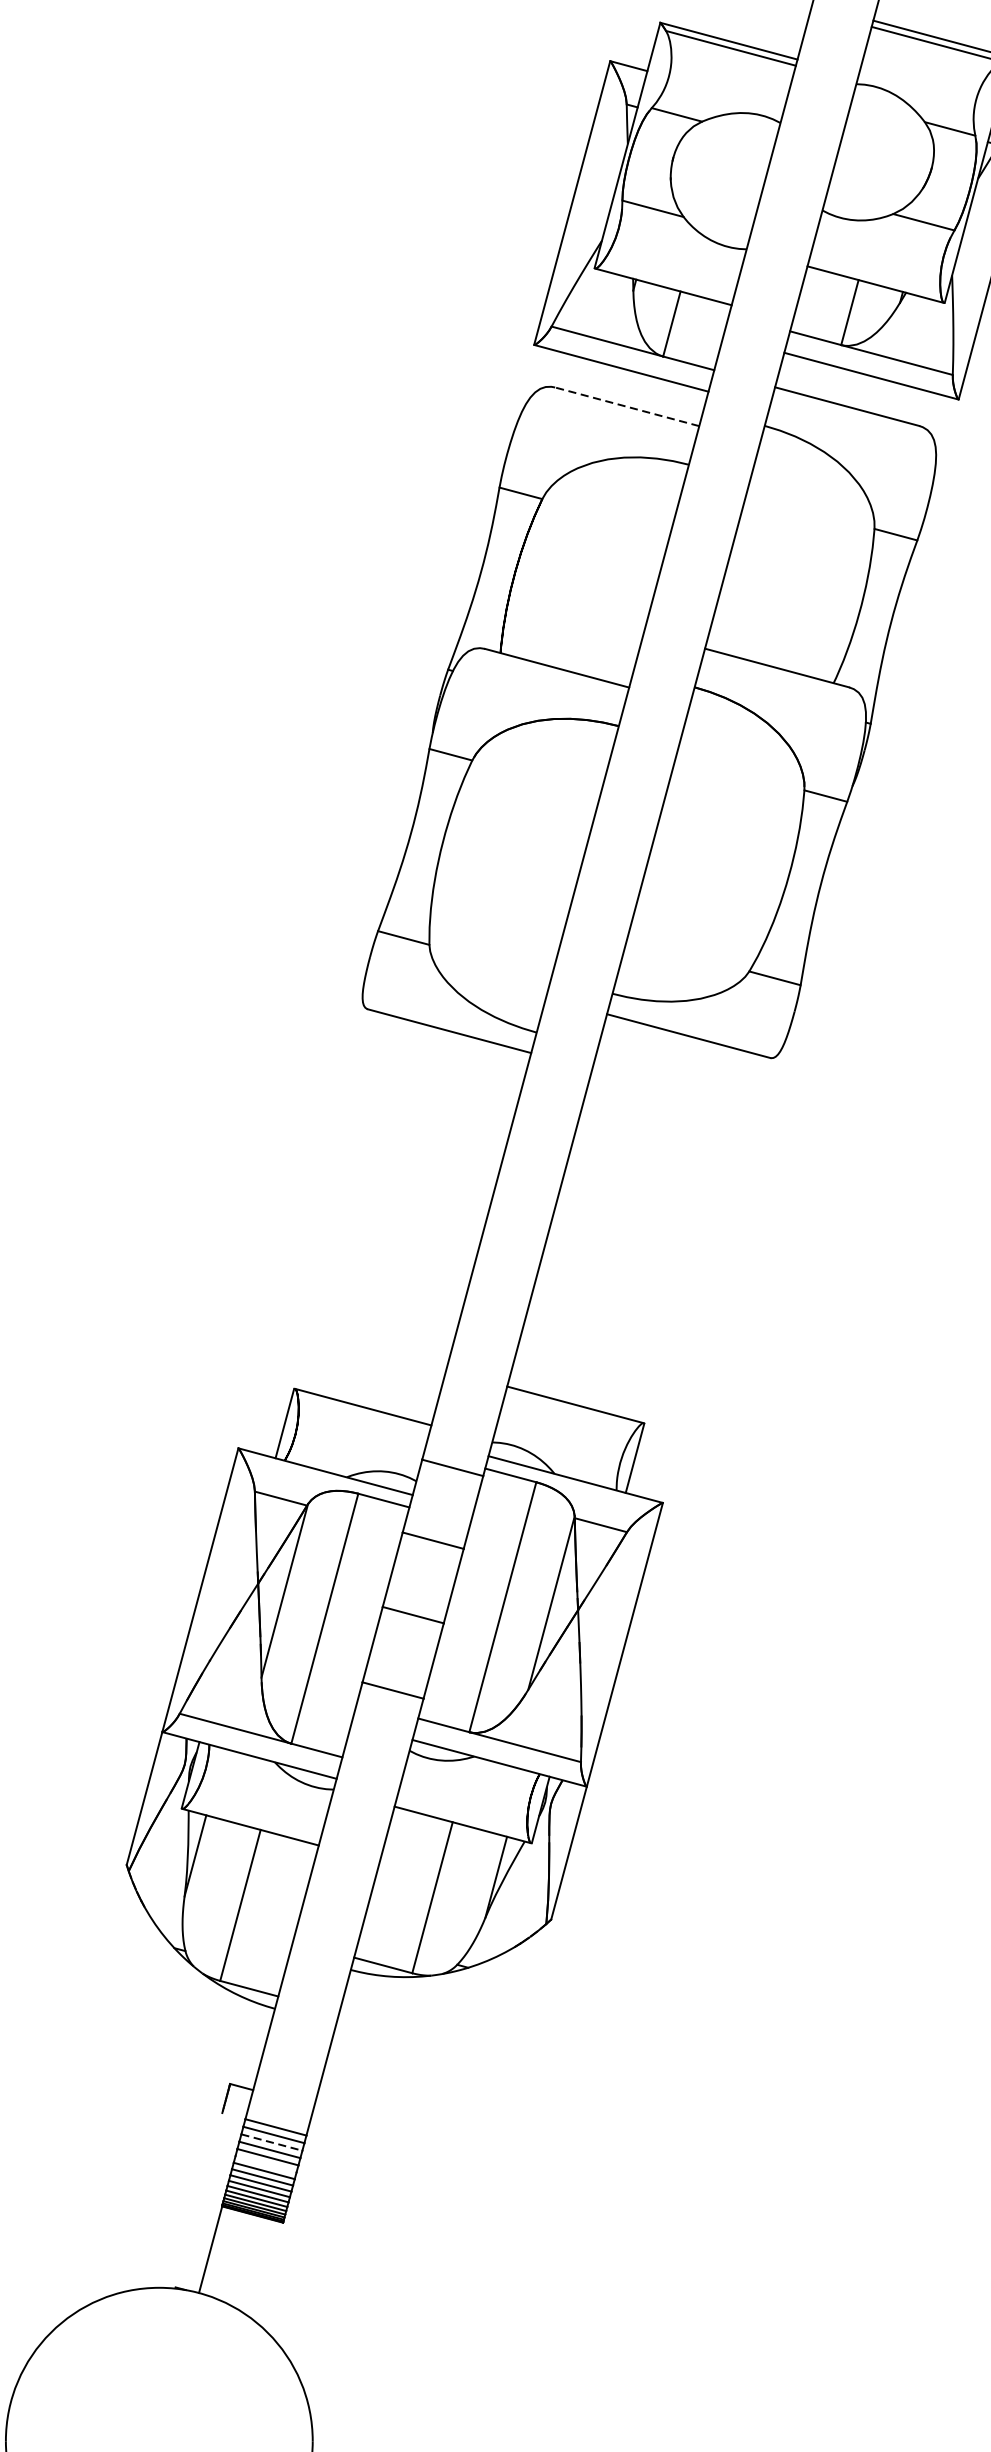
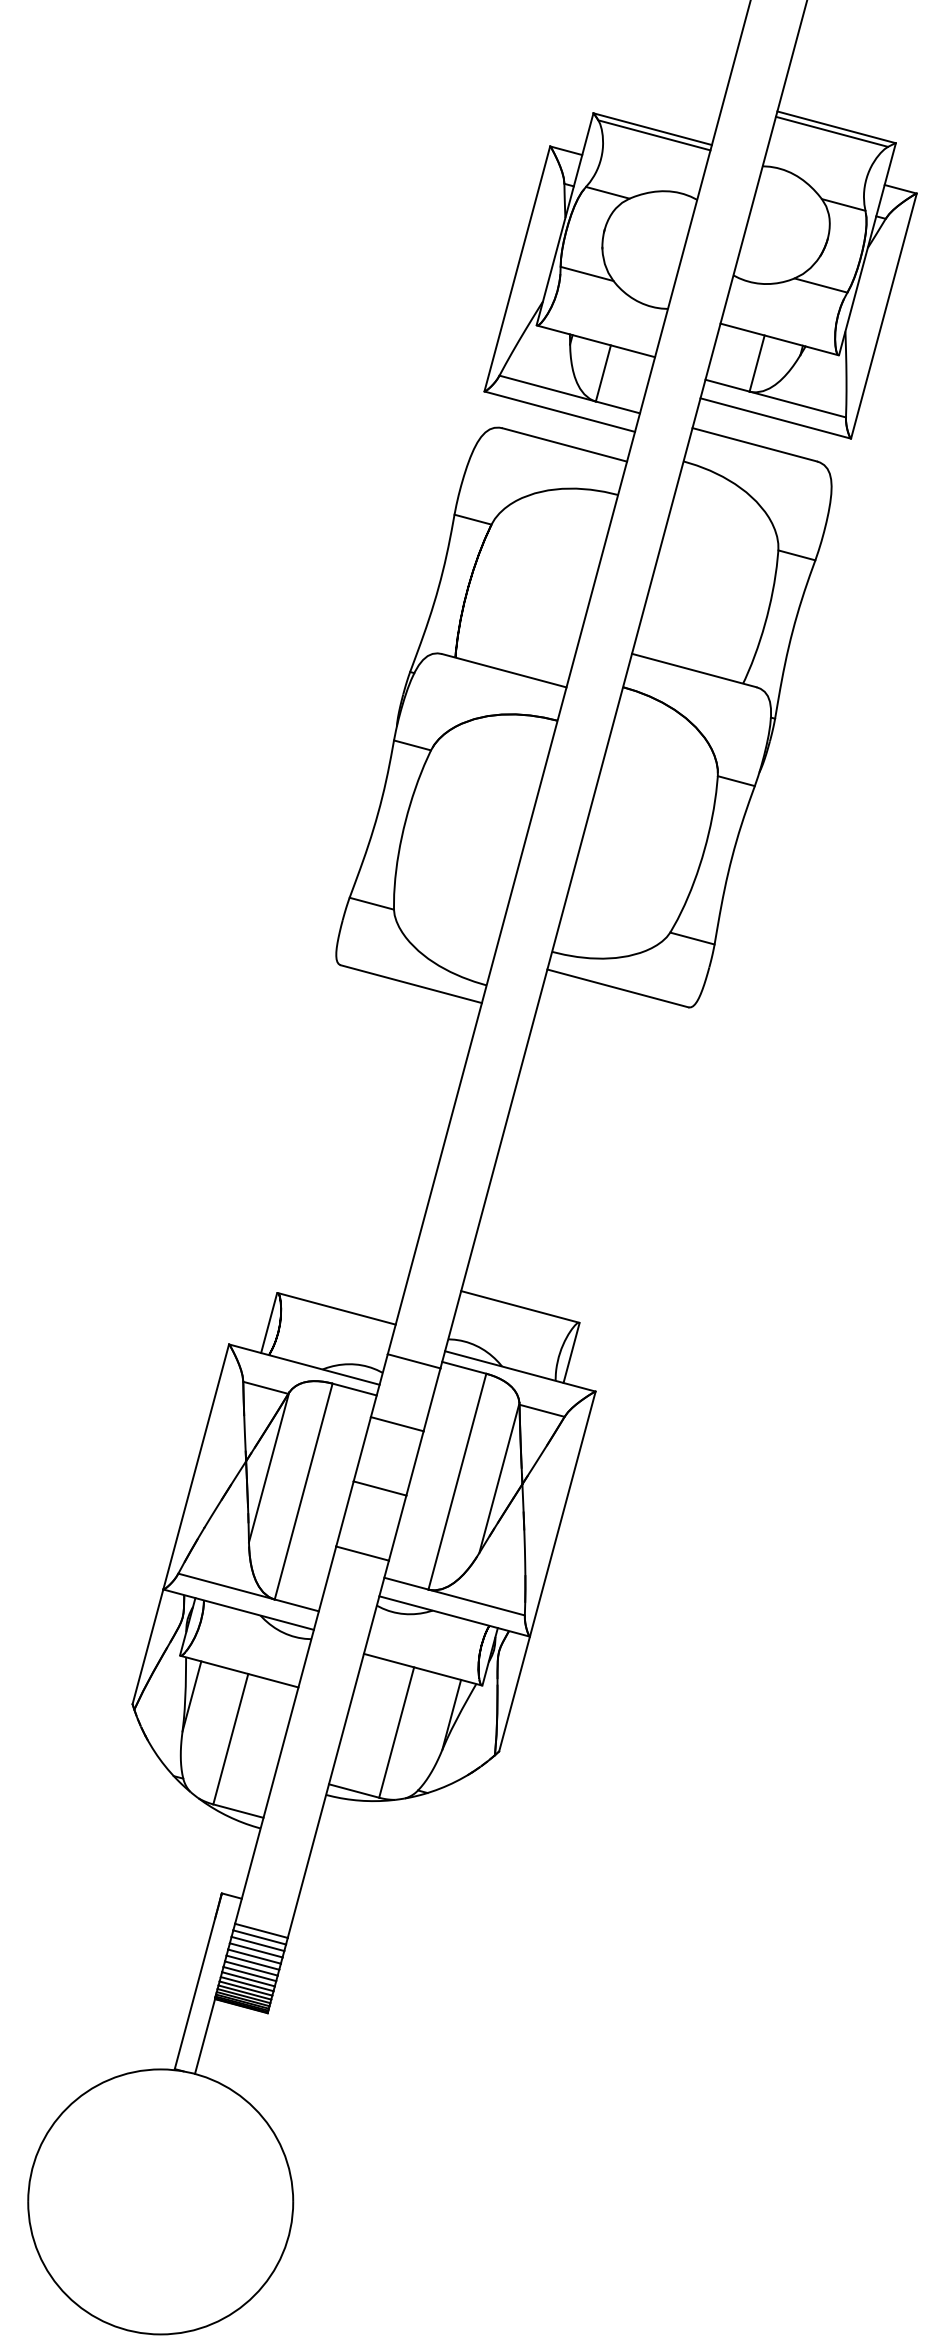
line: (626, 406) -> (564, 444), dashed -> solid
line: (272, 2143) -> (258, 1944), dashed -> solid
line: (265, 2163) -> (252, 1962), added
line: (198, 2199) -> (194, 1993), added

